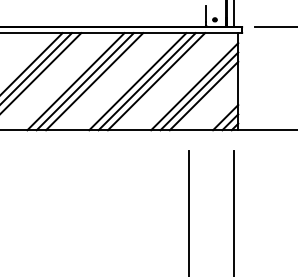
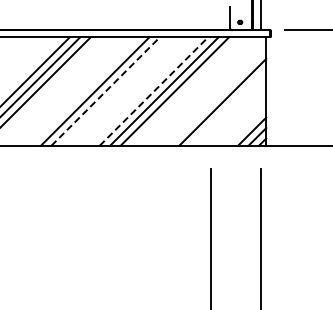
line: (75, 81) -> (84, 91), removed
line: (94, 81) -> (105, 91), solid -> dashed
line: (138, 81) -> (154, 91), solid -> dashed
line: (194, 86) -> (217, 96), removed
line: (203, 96) -> (227, 107), removed

